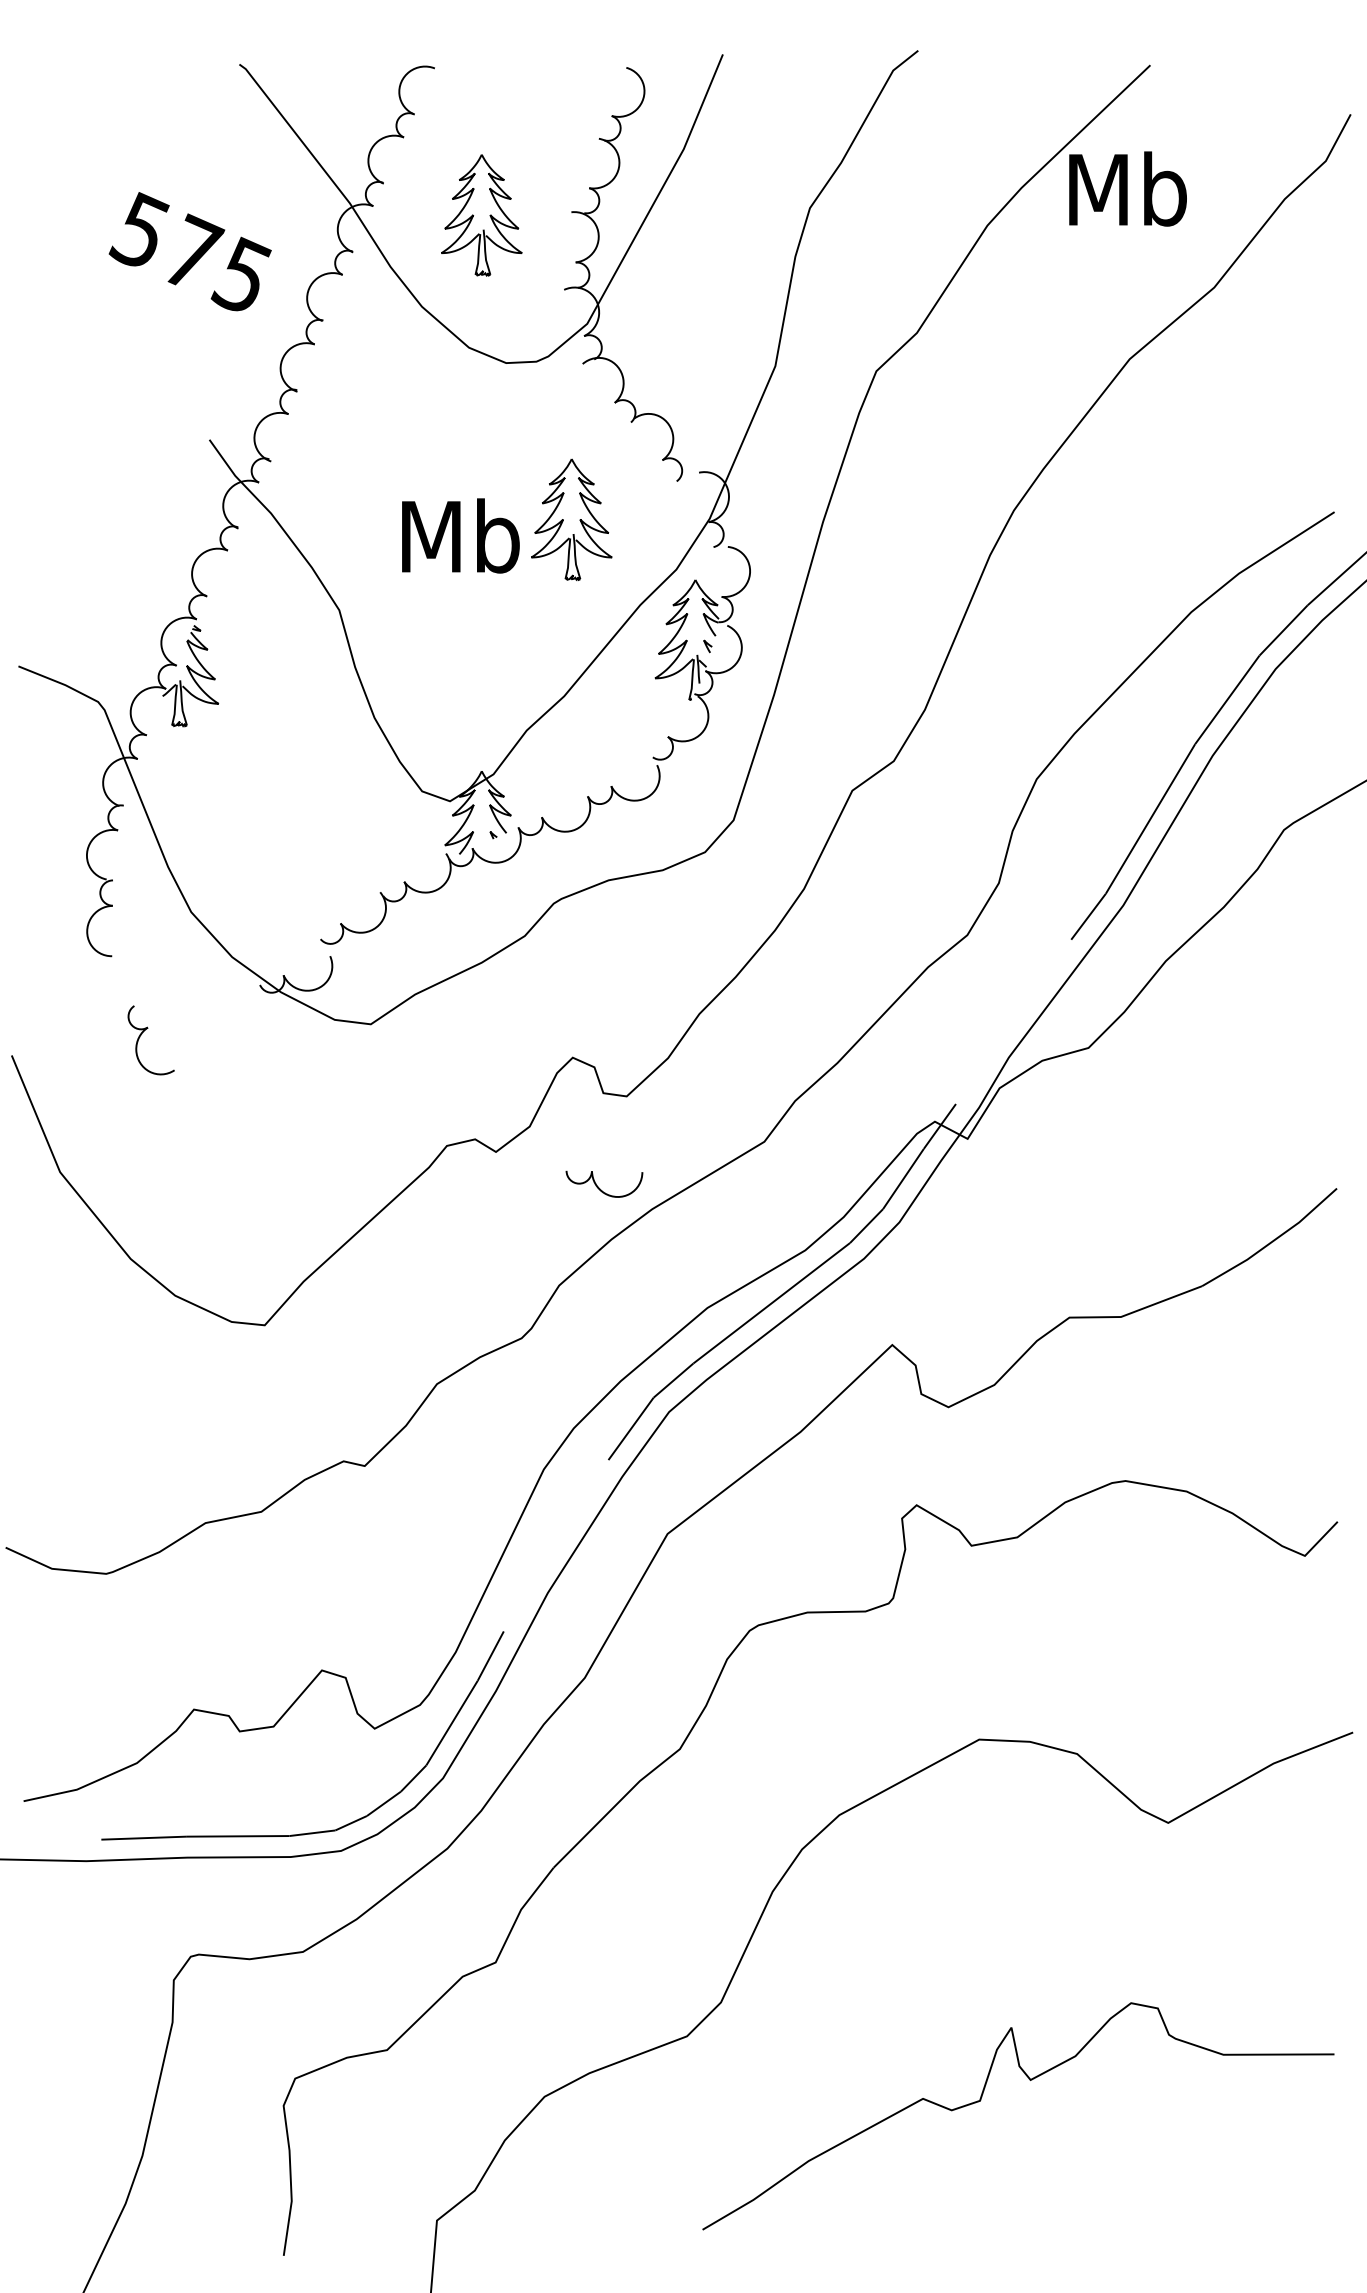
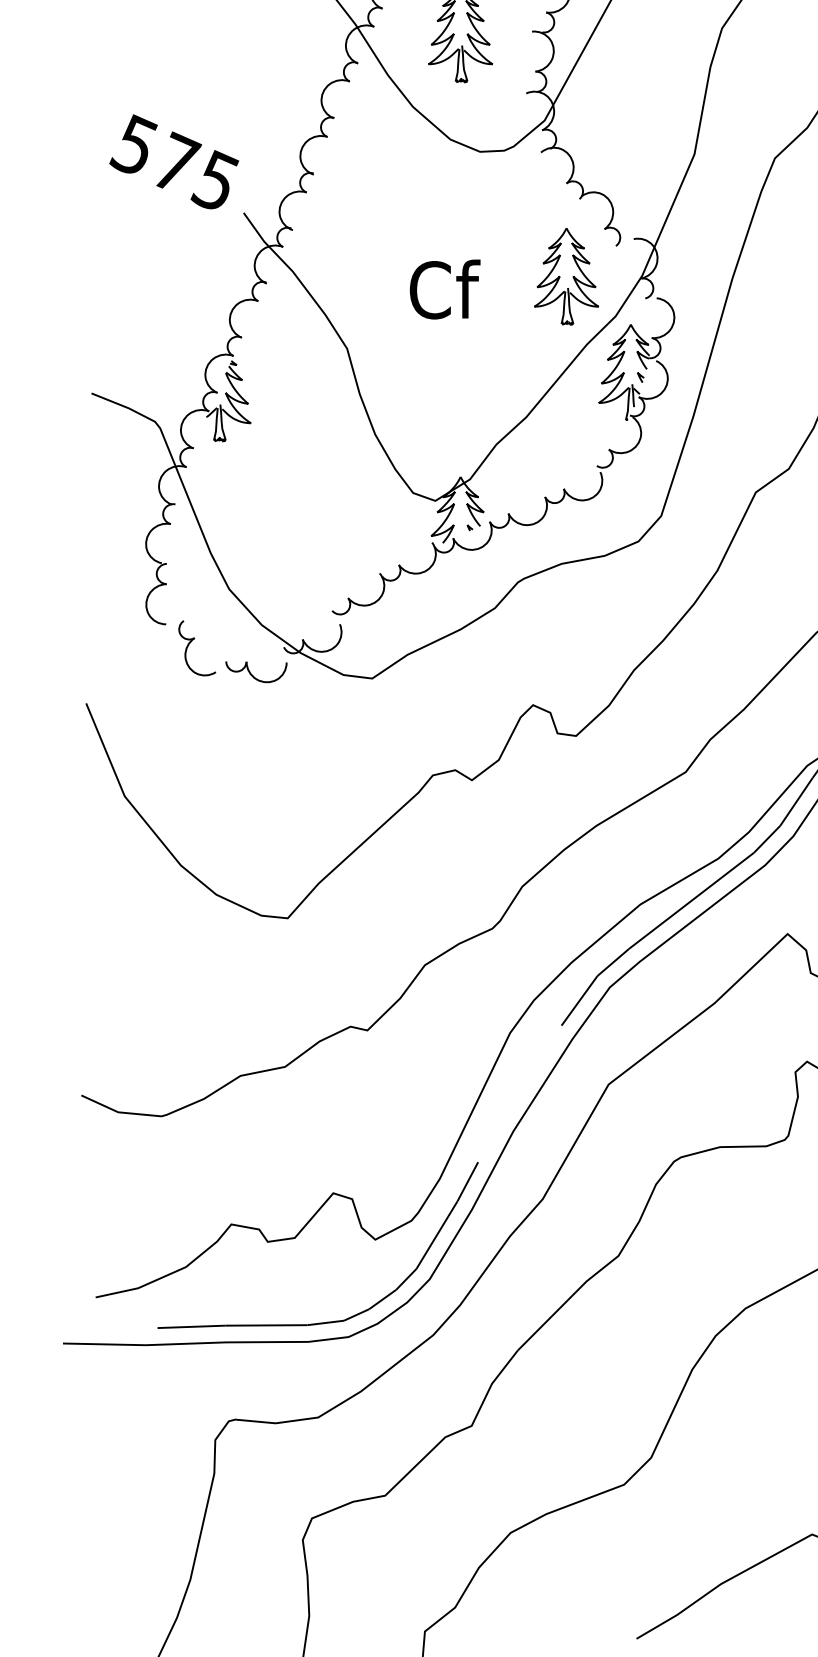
text: (189, 251) -> (173, 161), moved
part: (571, 519) -> (566, 276), moved
text: (460, 535) -> (443, 289), Mb -> Cf
part: (141, 1035) -> (189, 644), moved
part: (599, 1187) -> (252, 674), moved

